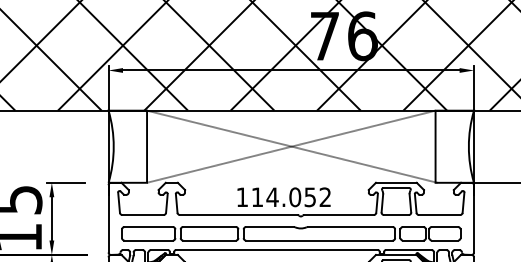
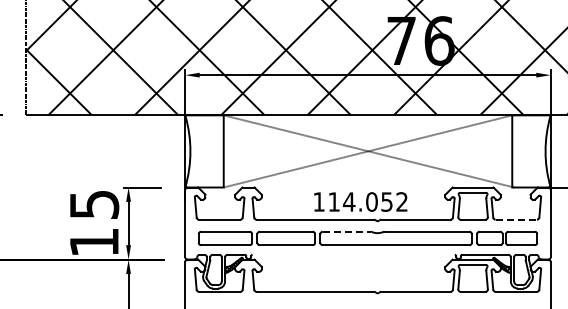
line: (439, 214) -> (516, 219), solid -> dashed
line: (269, 226) -> (346, 231), solid -> dashed
line: (276, 249) -> (353, 254), removed

